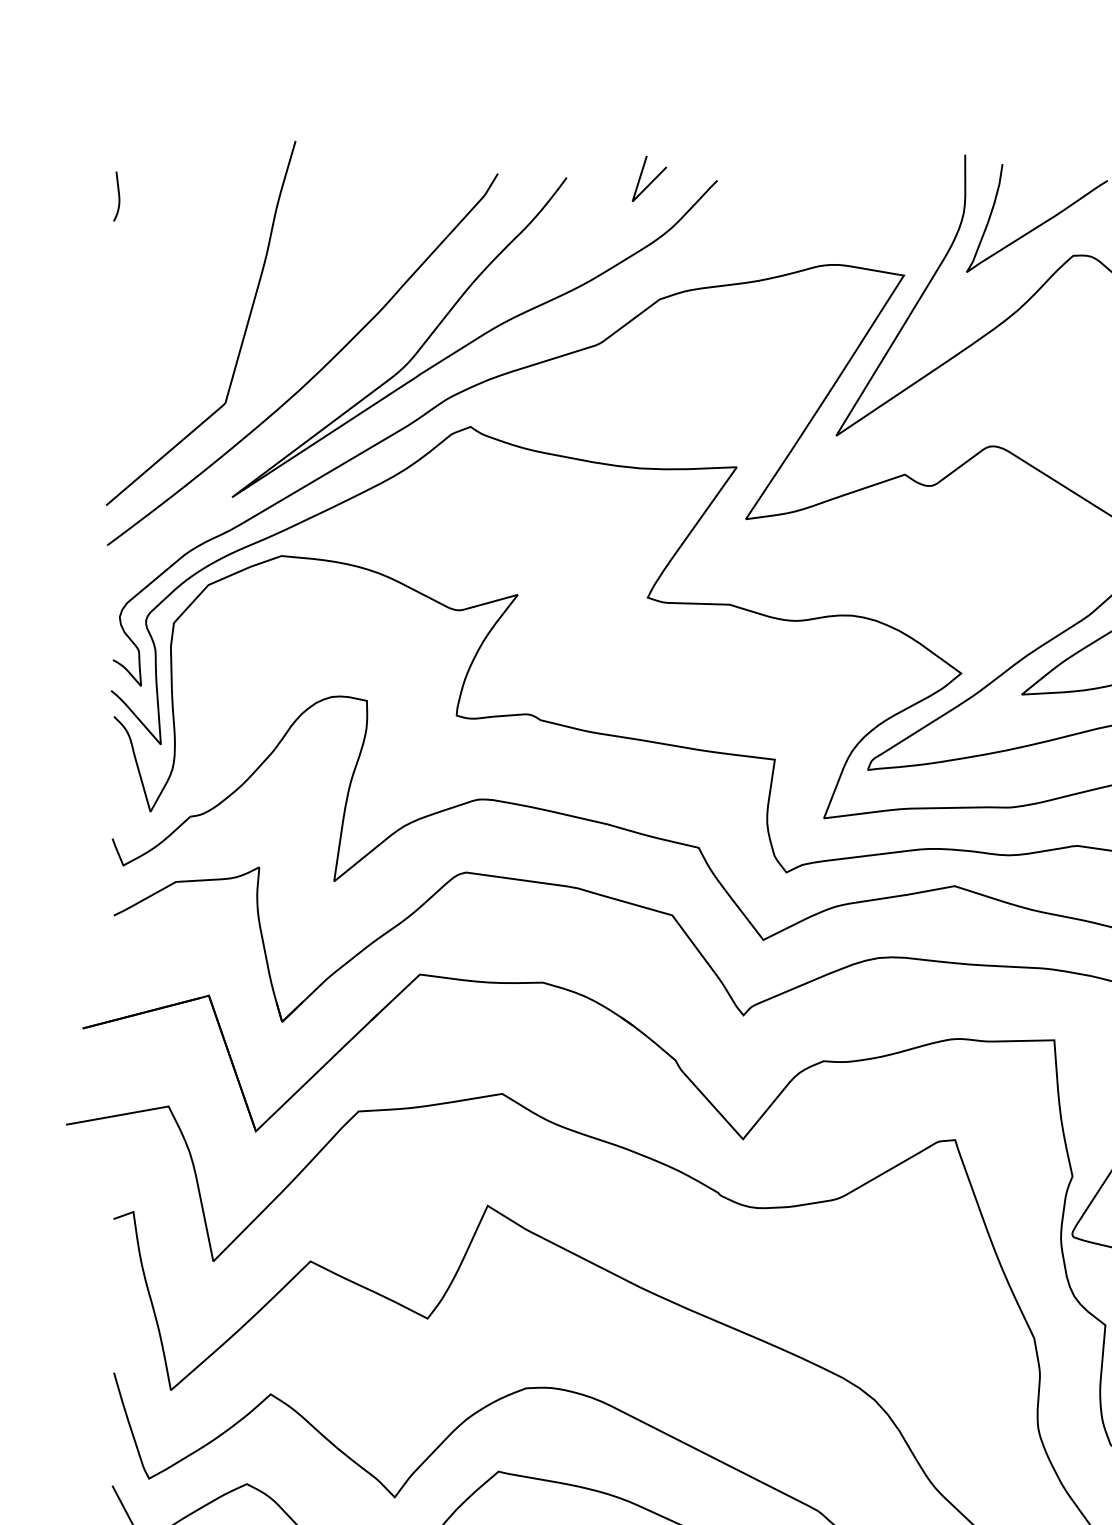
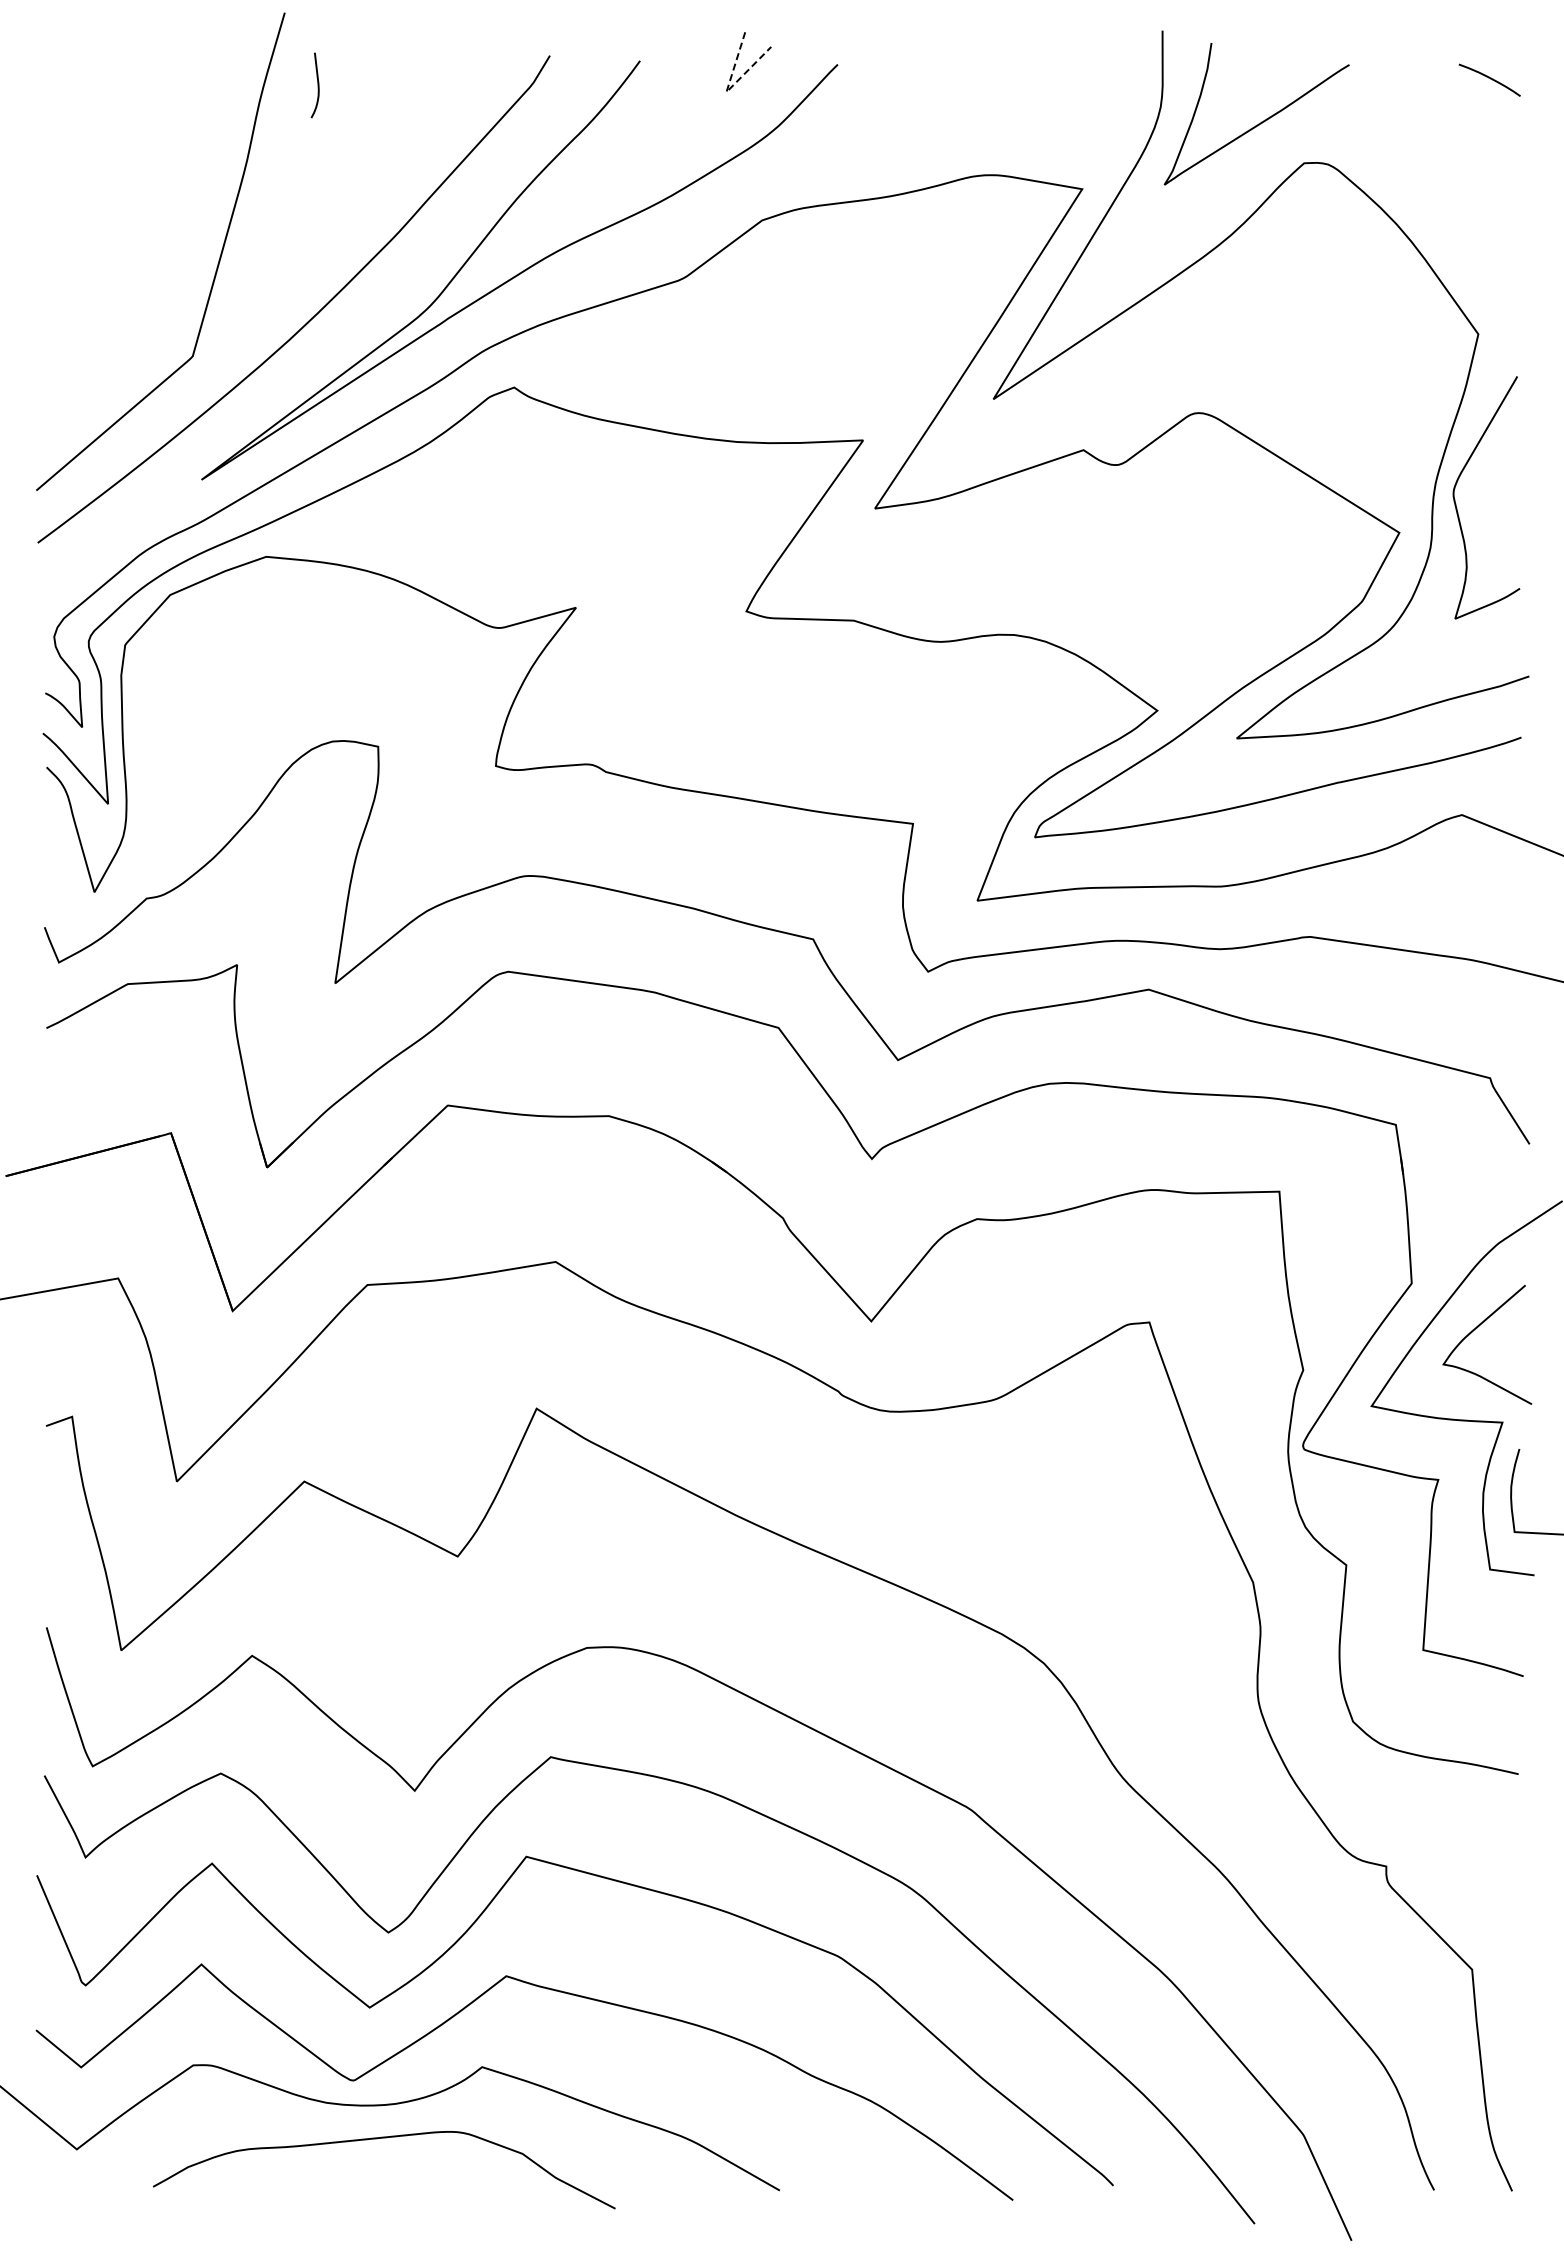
curve: (118, 196) -> (317, 85), moved
line: (632, 201) -> (726, 92), solid -> dashed

